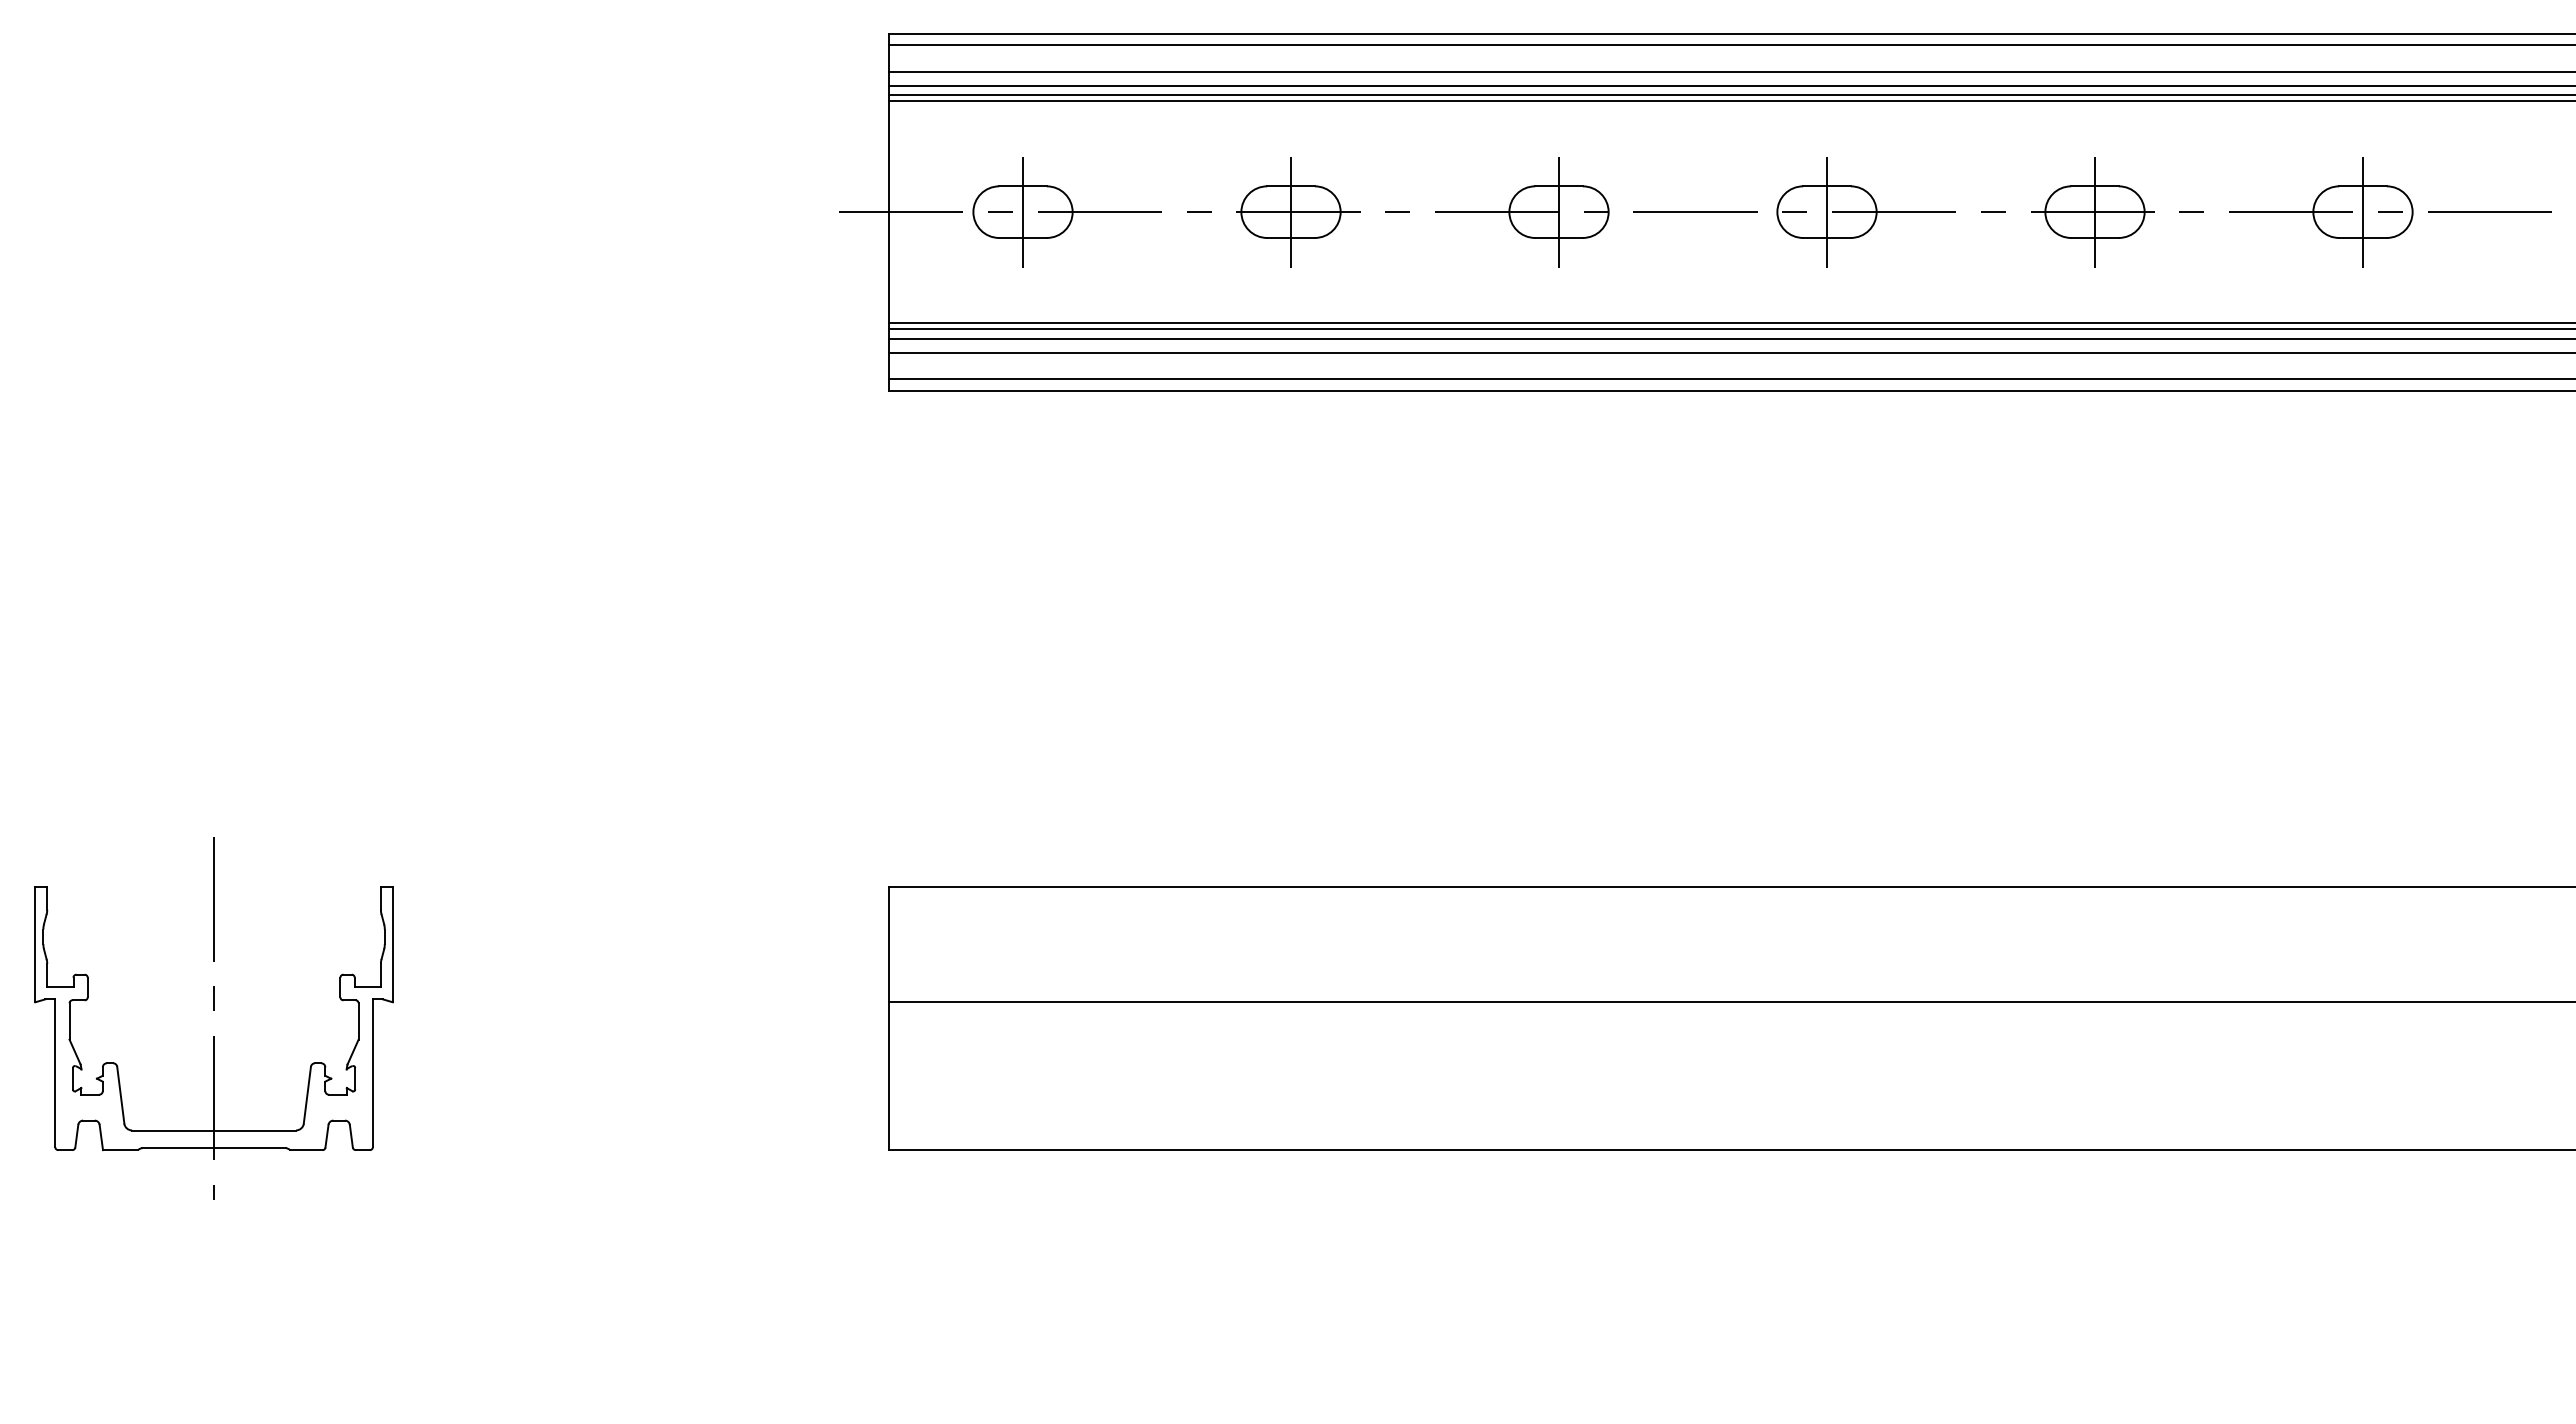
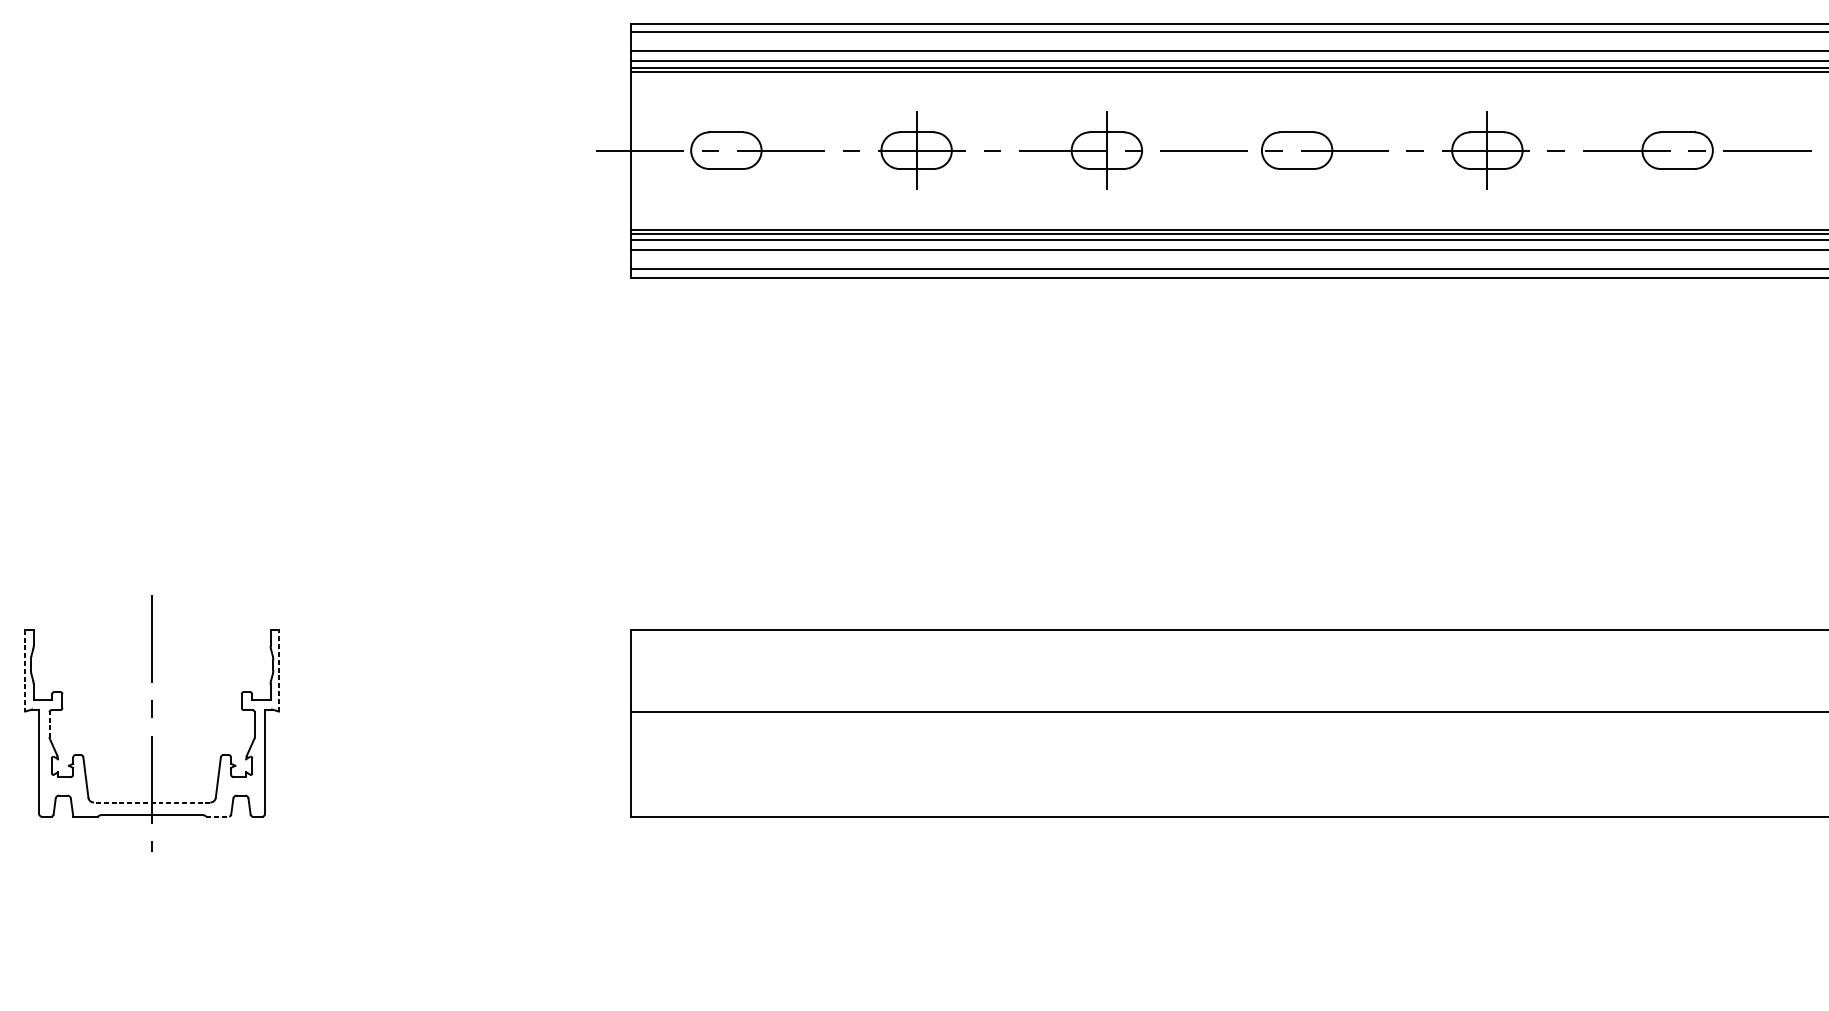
line: (1023, 211) -> (726, 150), removed
line: (1827, 211) -> (1297, 150), removed
line: (2363, 211) -> (1677, 150), removed
line: (35, 944) -> (25, 670), solid -> dashed
line: (392, 944) -> (278, 670), solid -> dashed
line: (69, 1020) -> (49, 724), solid -> dashed
line: (214, 1130) -> (152, 802), solid -> dashed
line: (306, 1150) -> (217, 816), solid -> dashed

